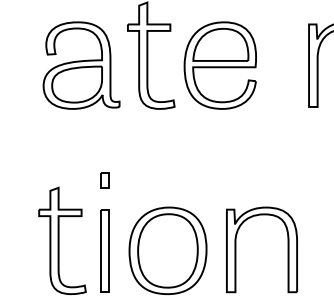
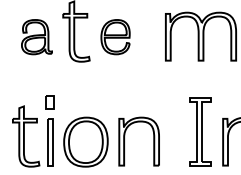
part: (80, 64) -> (36, 36), size x0.7
part: (220, 64) -> (115, 36), size x0.7
part: (105, 180) -> (50, 102), size x1.6

